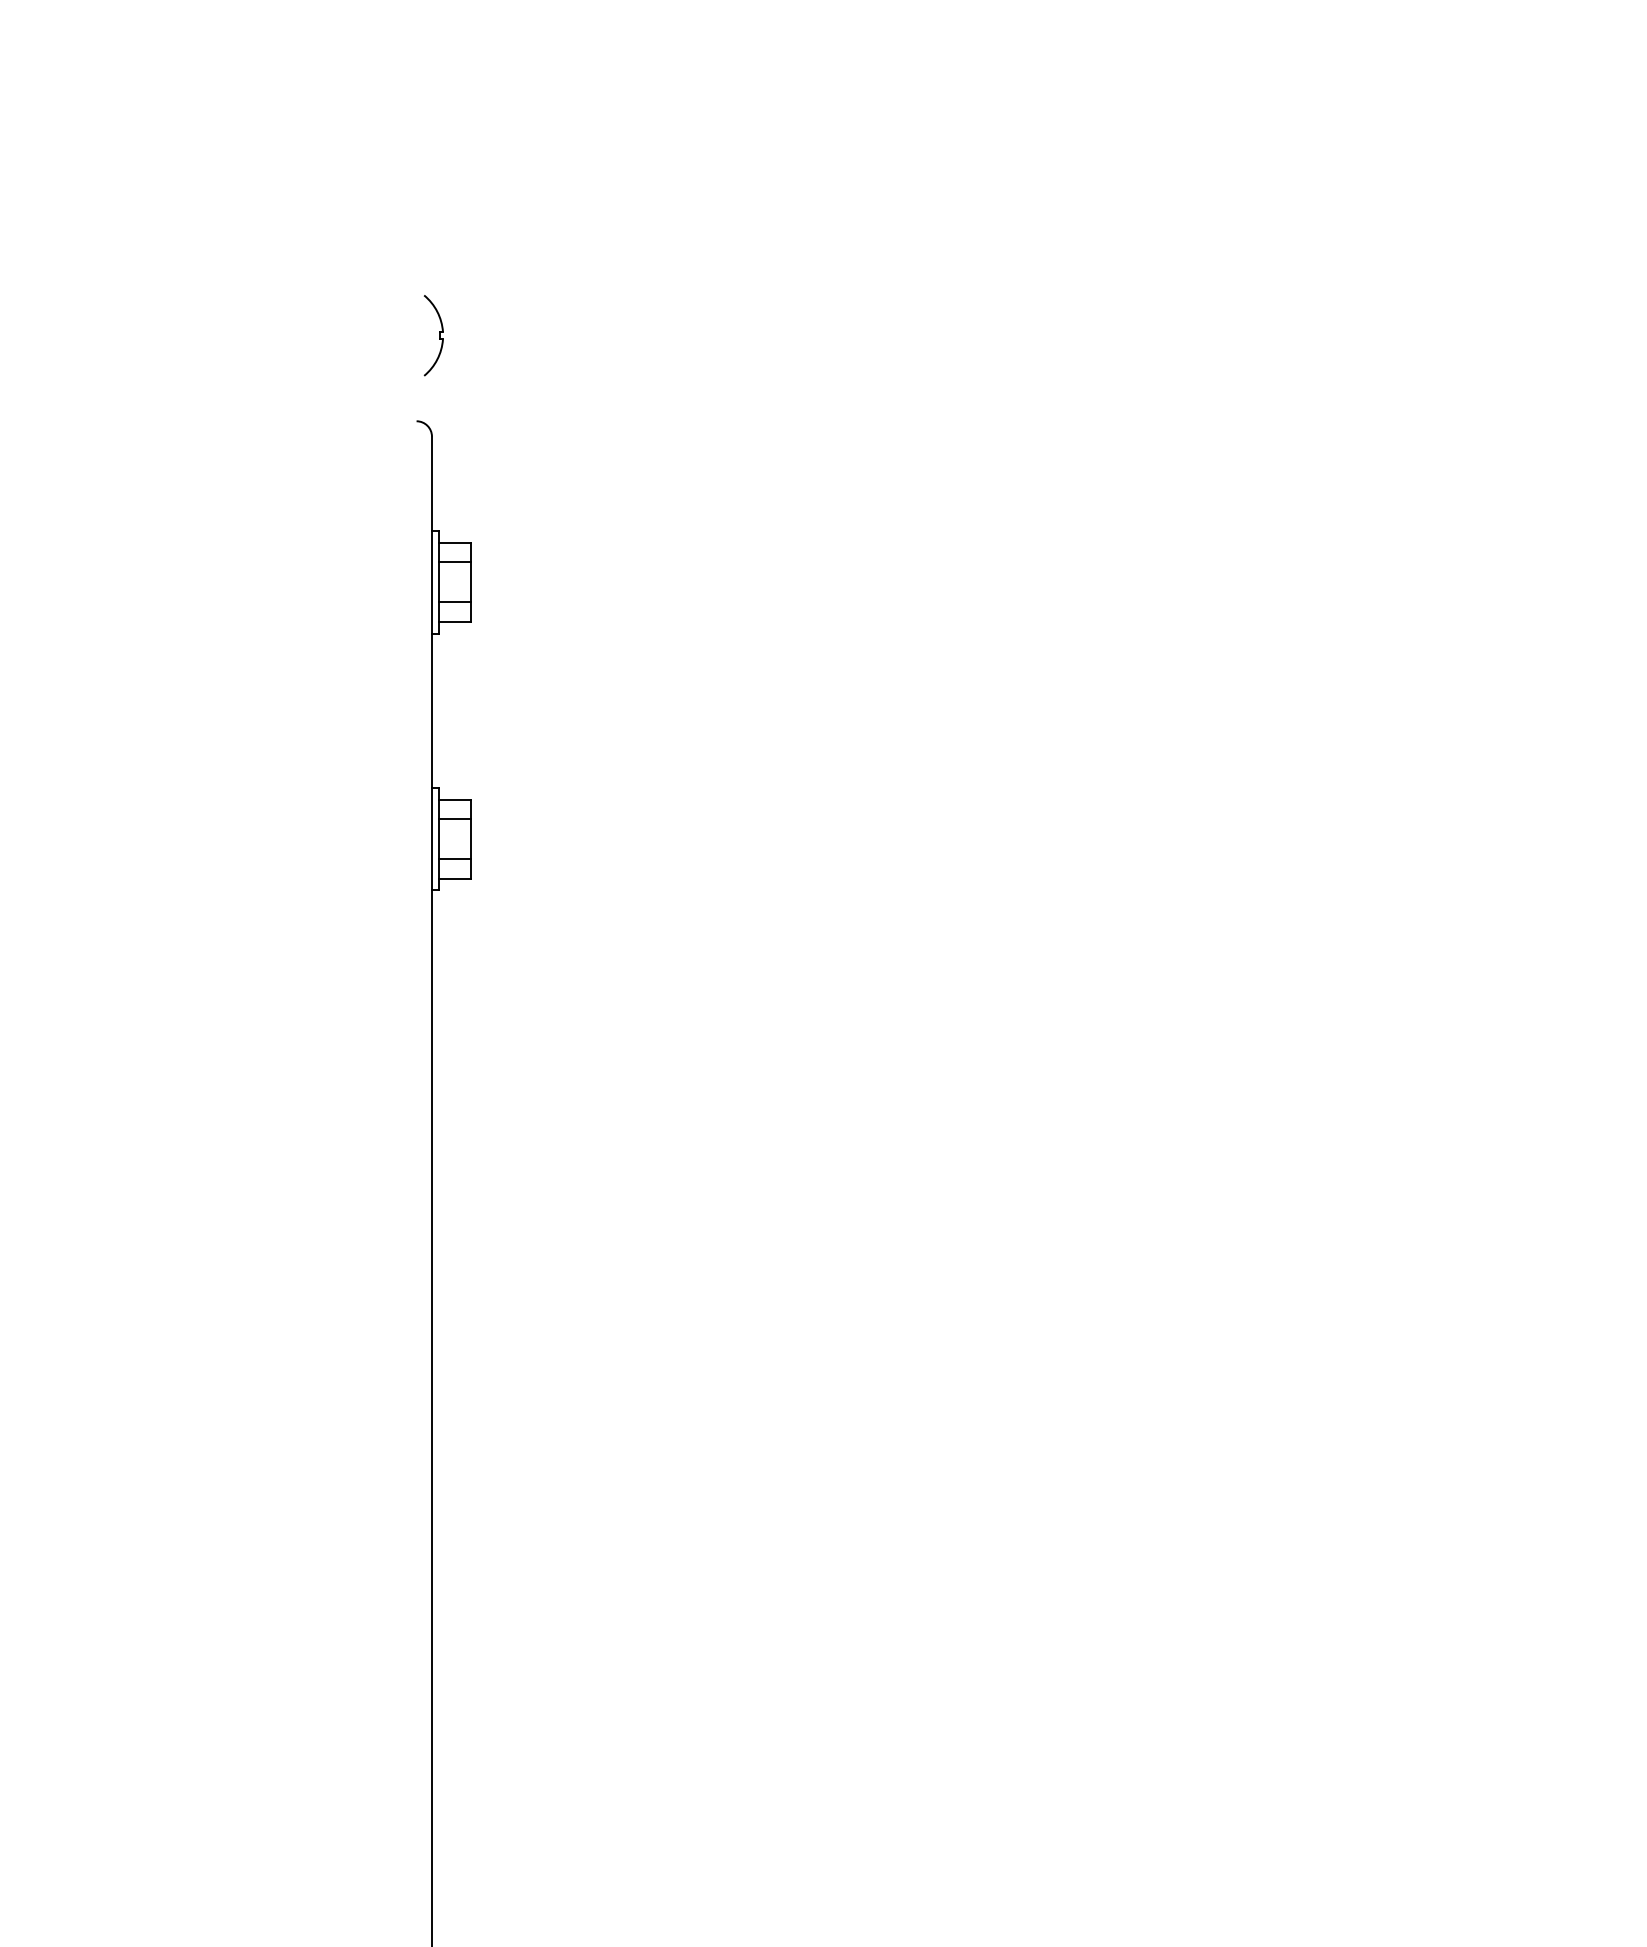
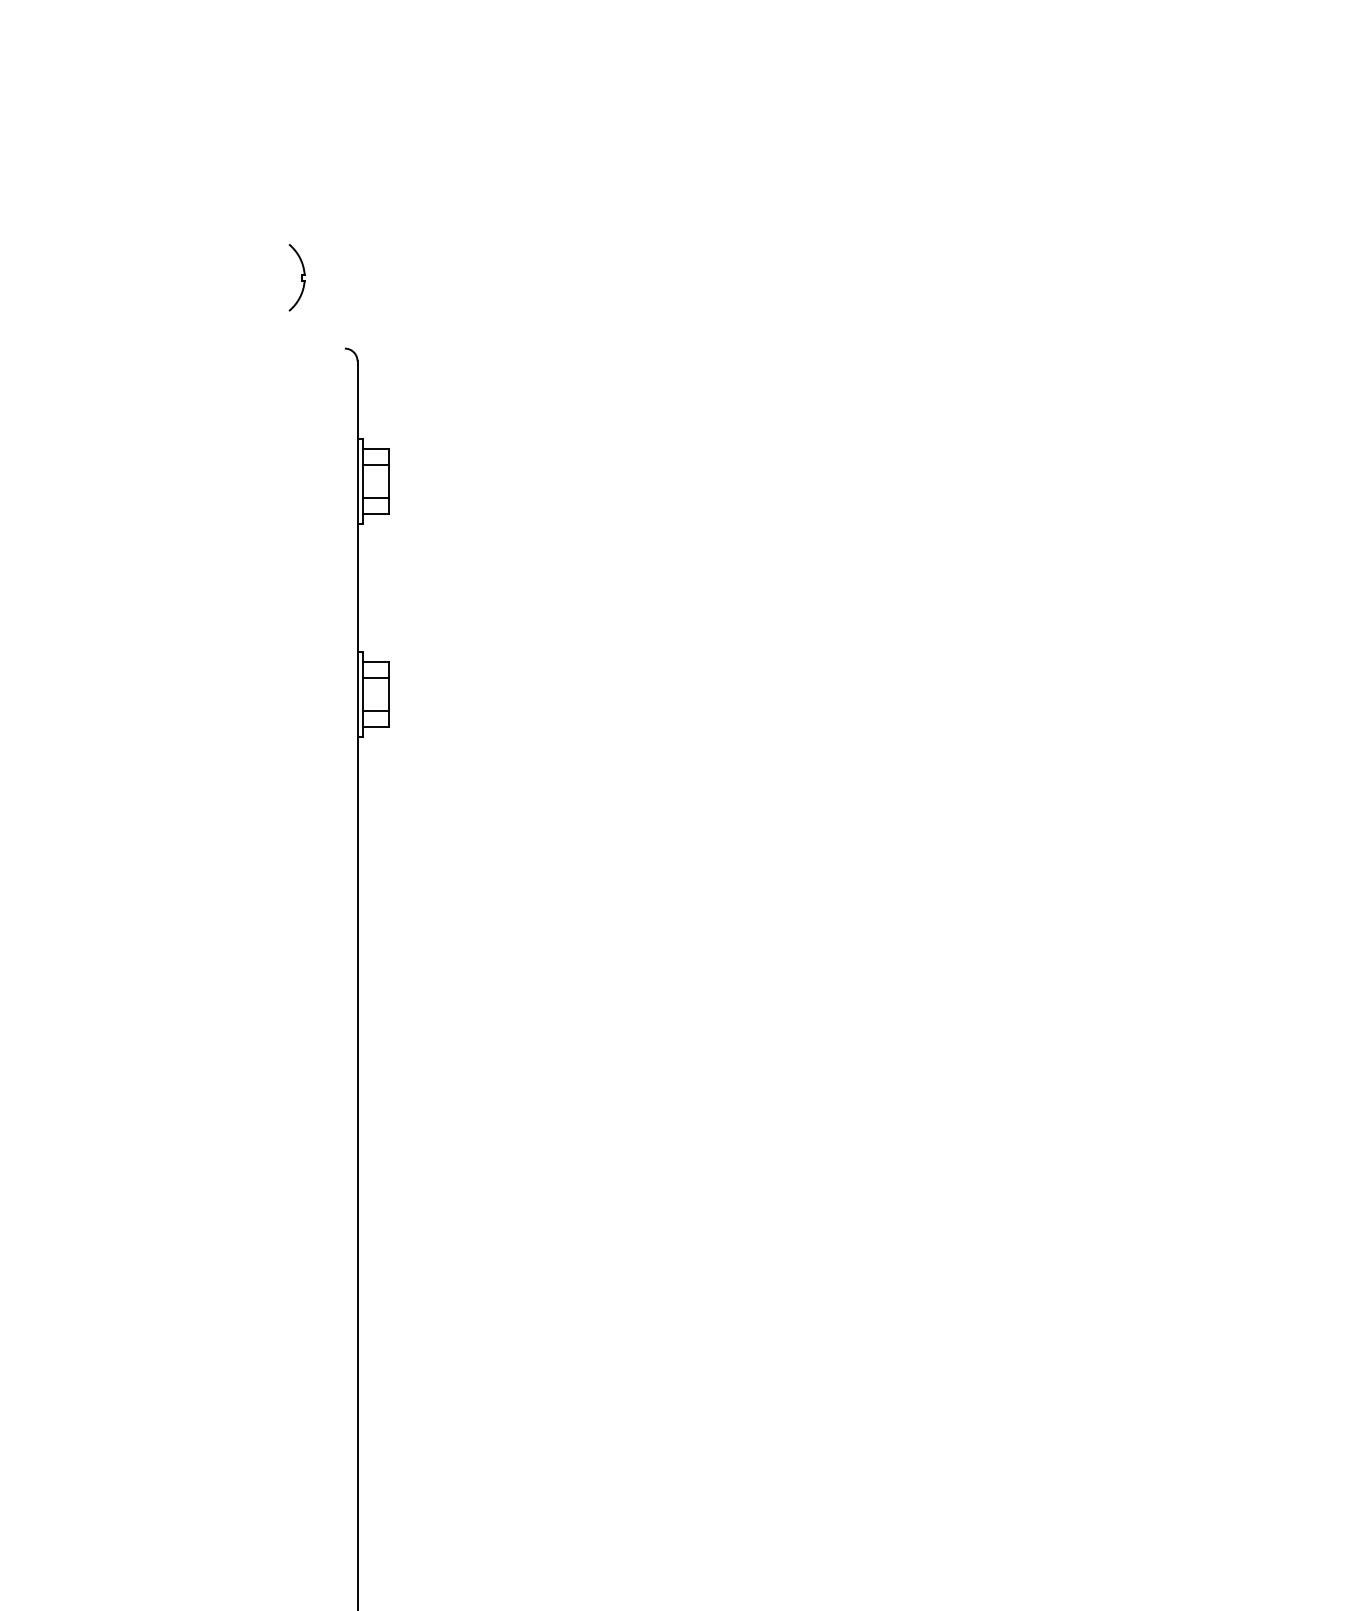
part: (433, 335) -> (296, 277), moved

